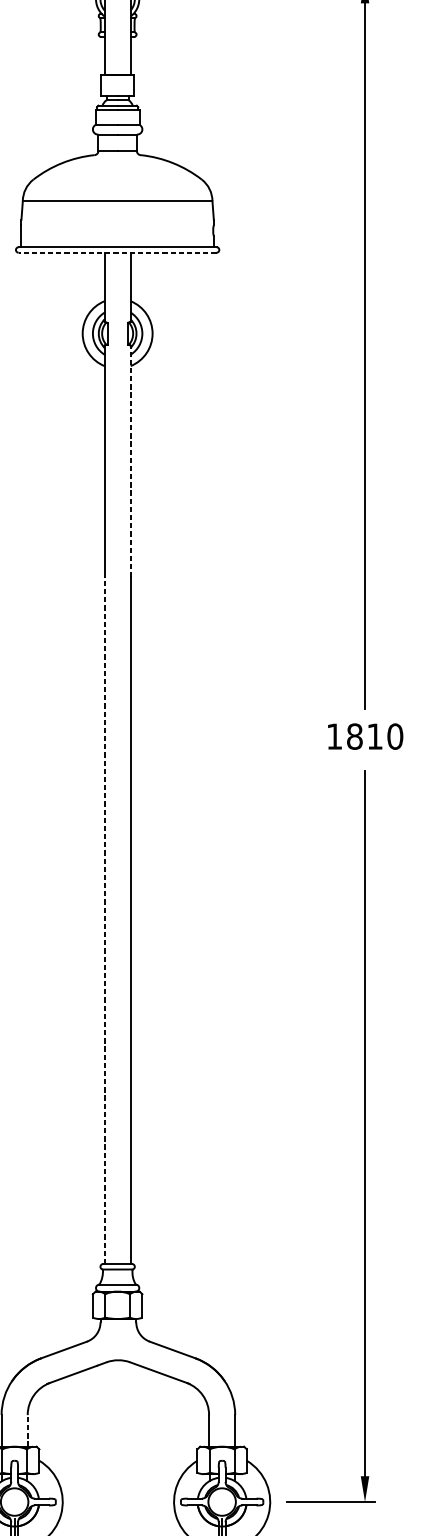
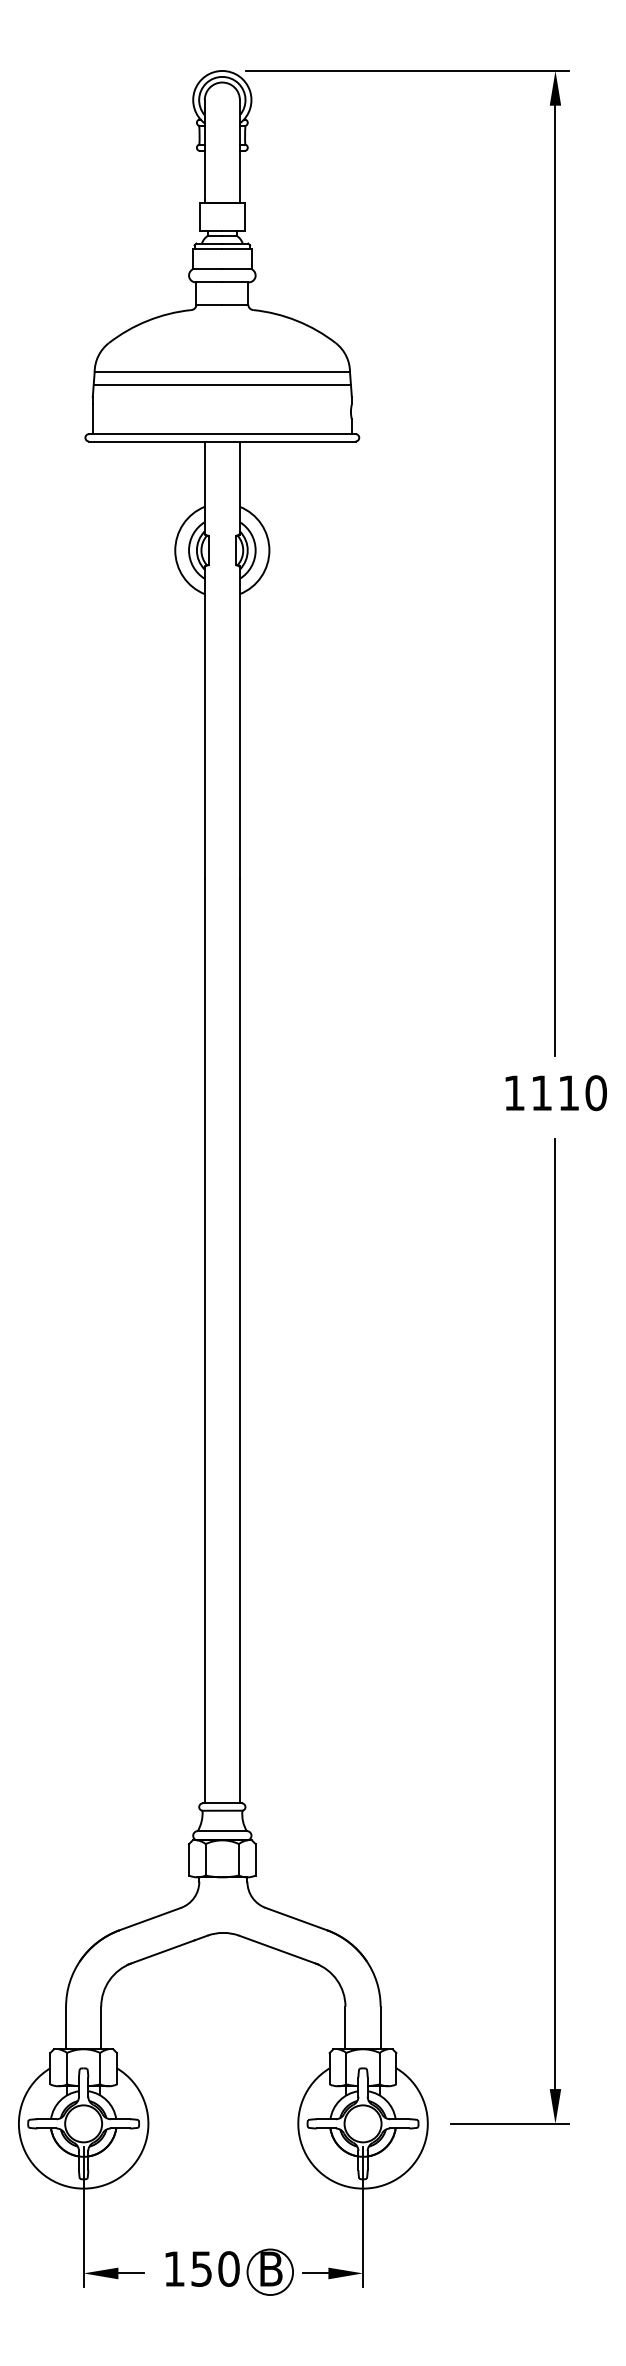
line: (117, 210) -> (221, 384), added
line: (117, 252) -> (221, 441), dashed -> solid
line: (130, 460) -> (239, 721), dashed -> solid
text: (354, 736) -> (541, 1093), 1810 -> 1110
line: (104, 920) -> (204, 1340), dashed -> solid
line: (27, 1430) -> (101, 2027), dashed -> solid

